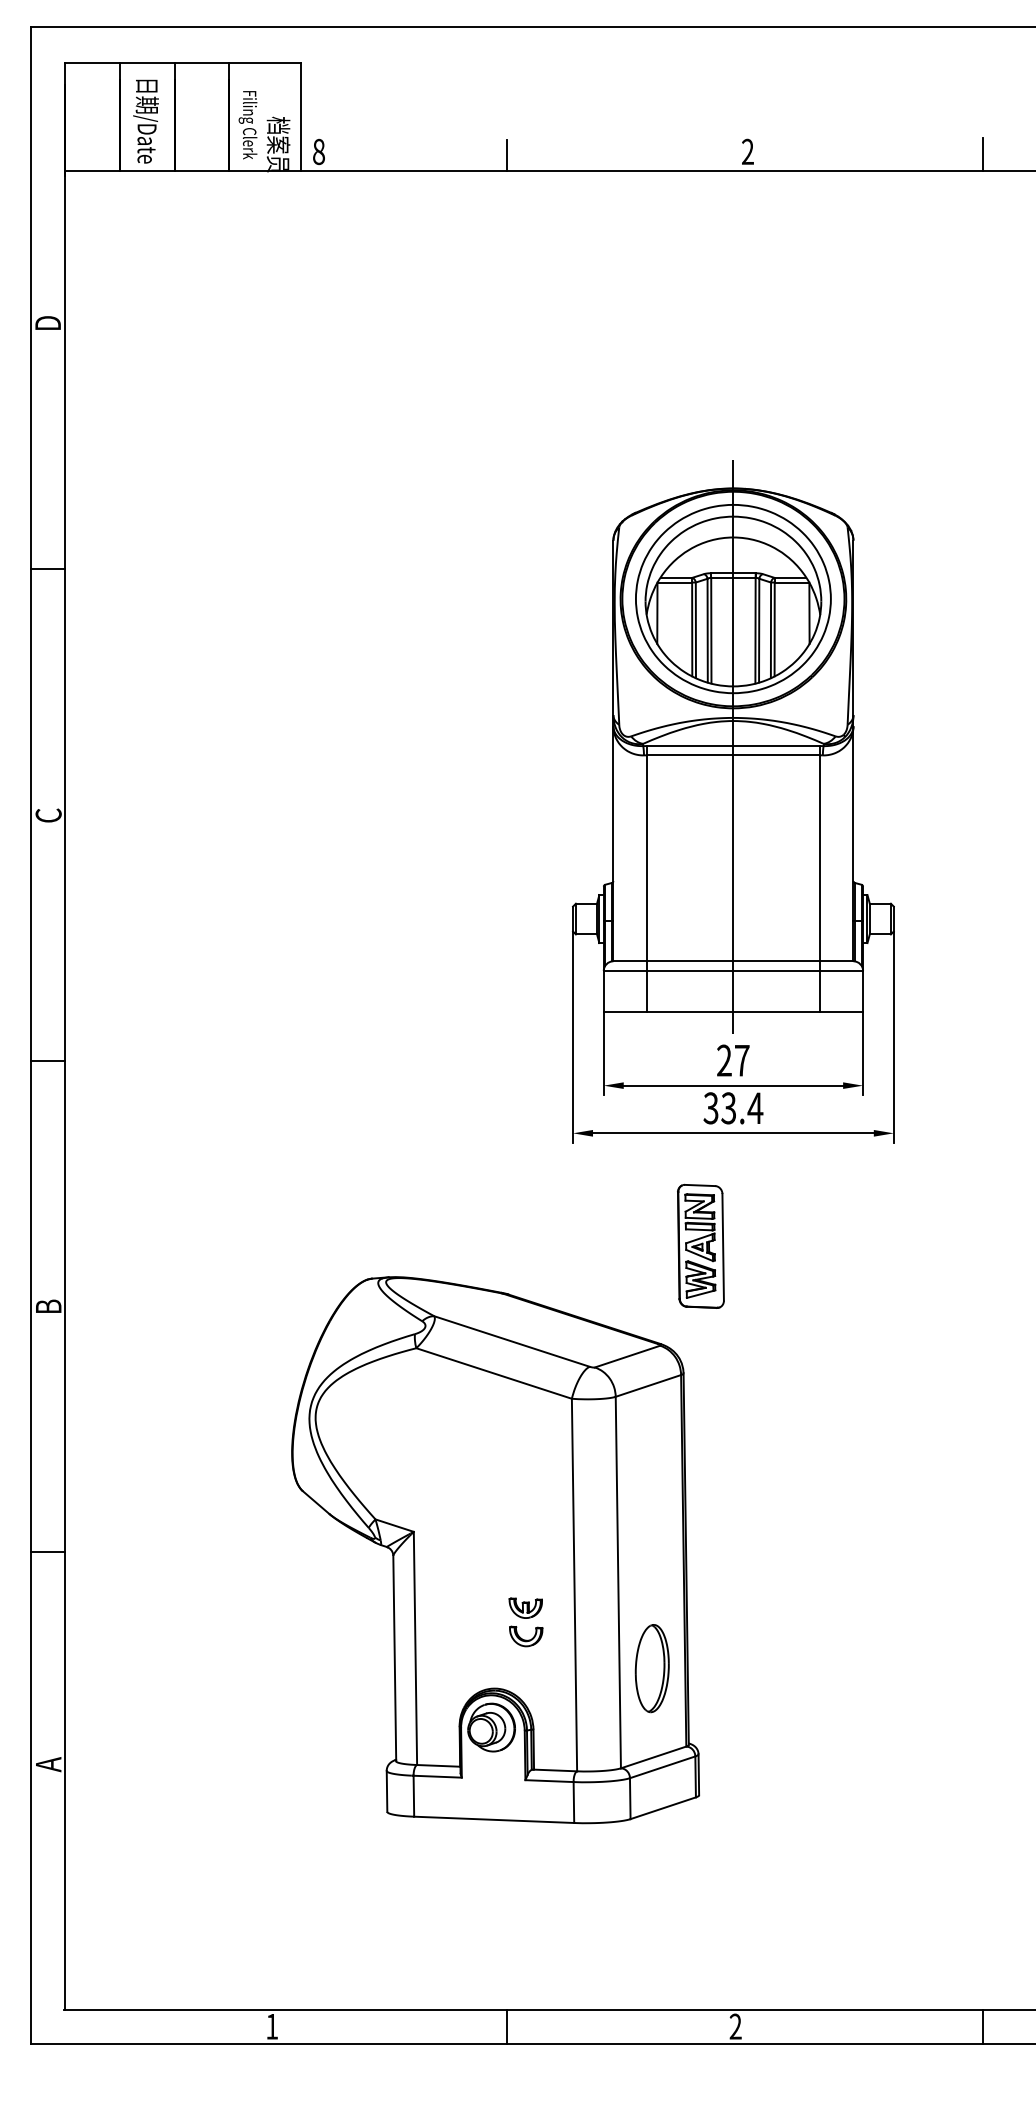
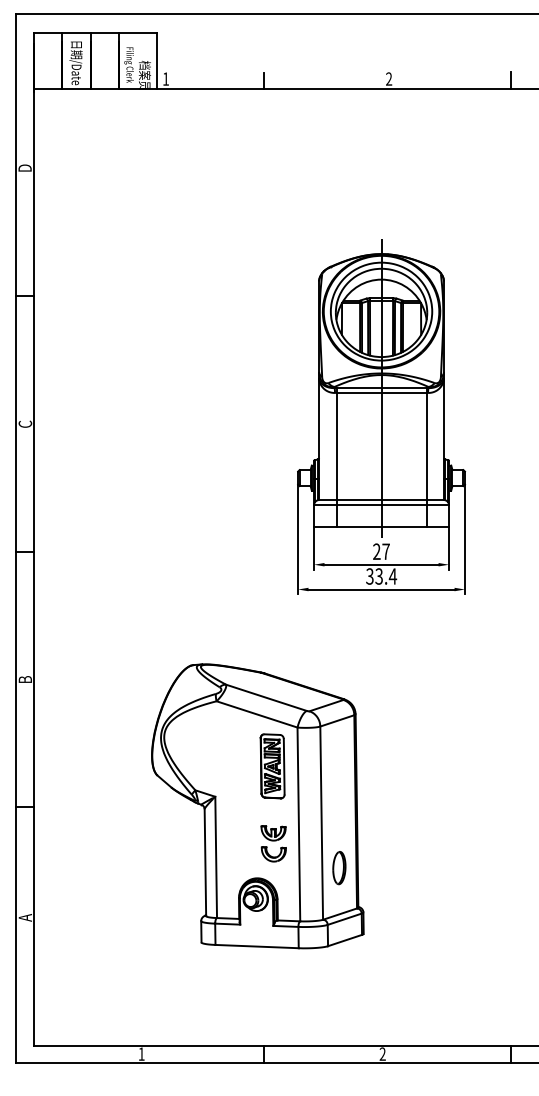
text: (319, 150) -> (166, 78), 8 -> 1
part: (700, 1246) -> (272, 766), moved
part: (525, 1621) -> (273, 843), size x1.43
part: (652, 1669) -> (339, 868), size x0.71

